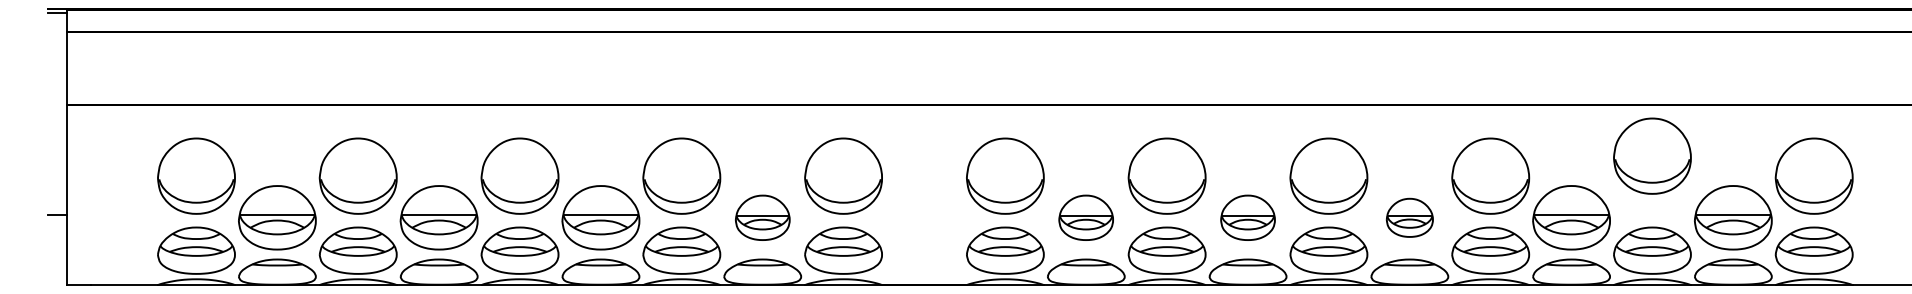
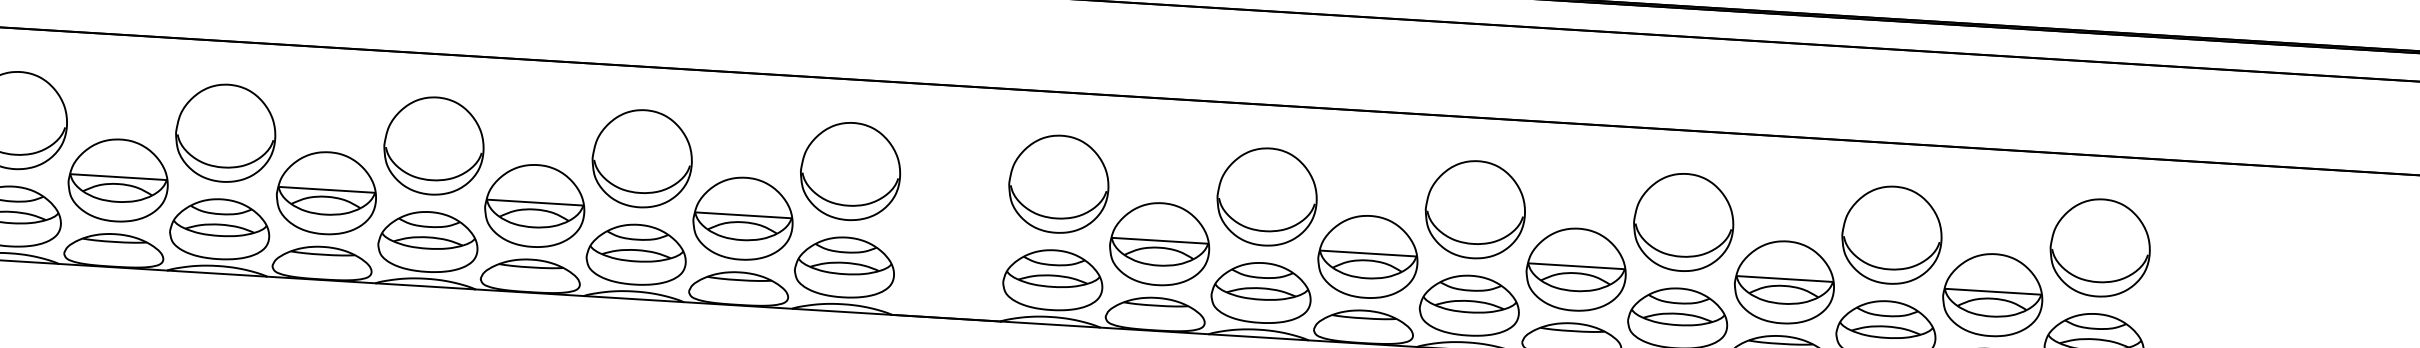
part: (1652, 155) -> (1892, 234), moved
part: (762, 217) -> (743, 218), size x1.43
part: (1085, 217) -> (1158, 243), size x1.43
part: (1247, 217) -> (1367, 256), size x1.43
part: (1409, 217) -> (1576, 269), size x1.67

